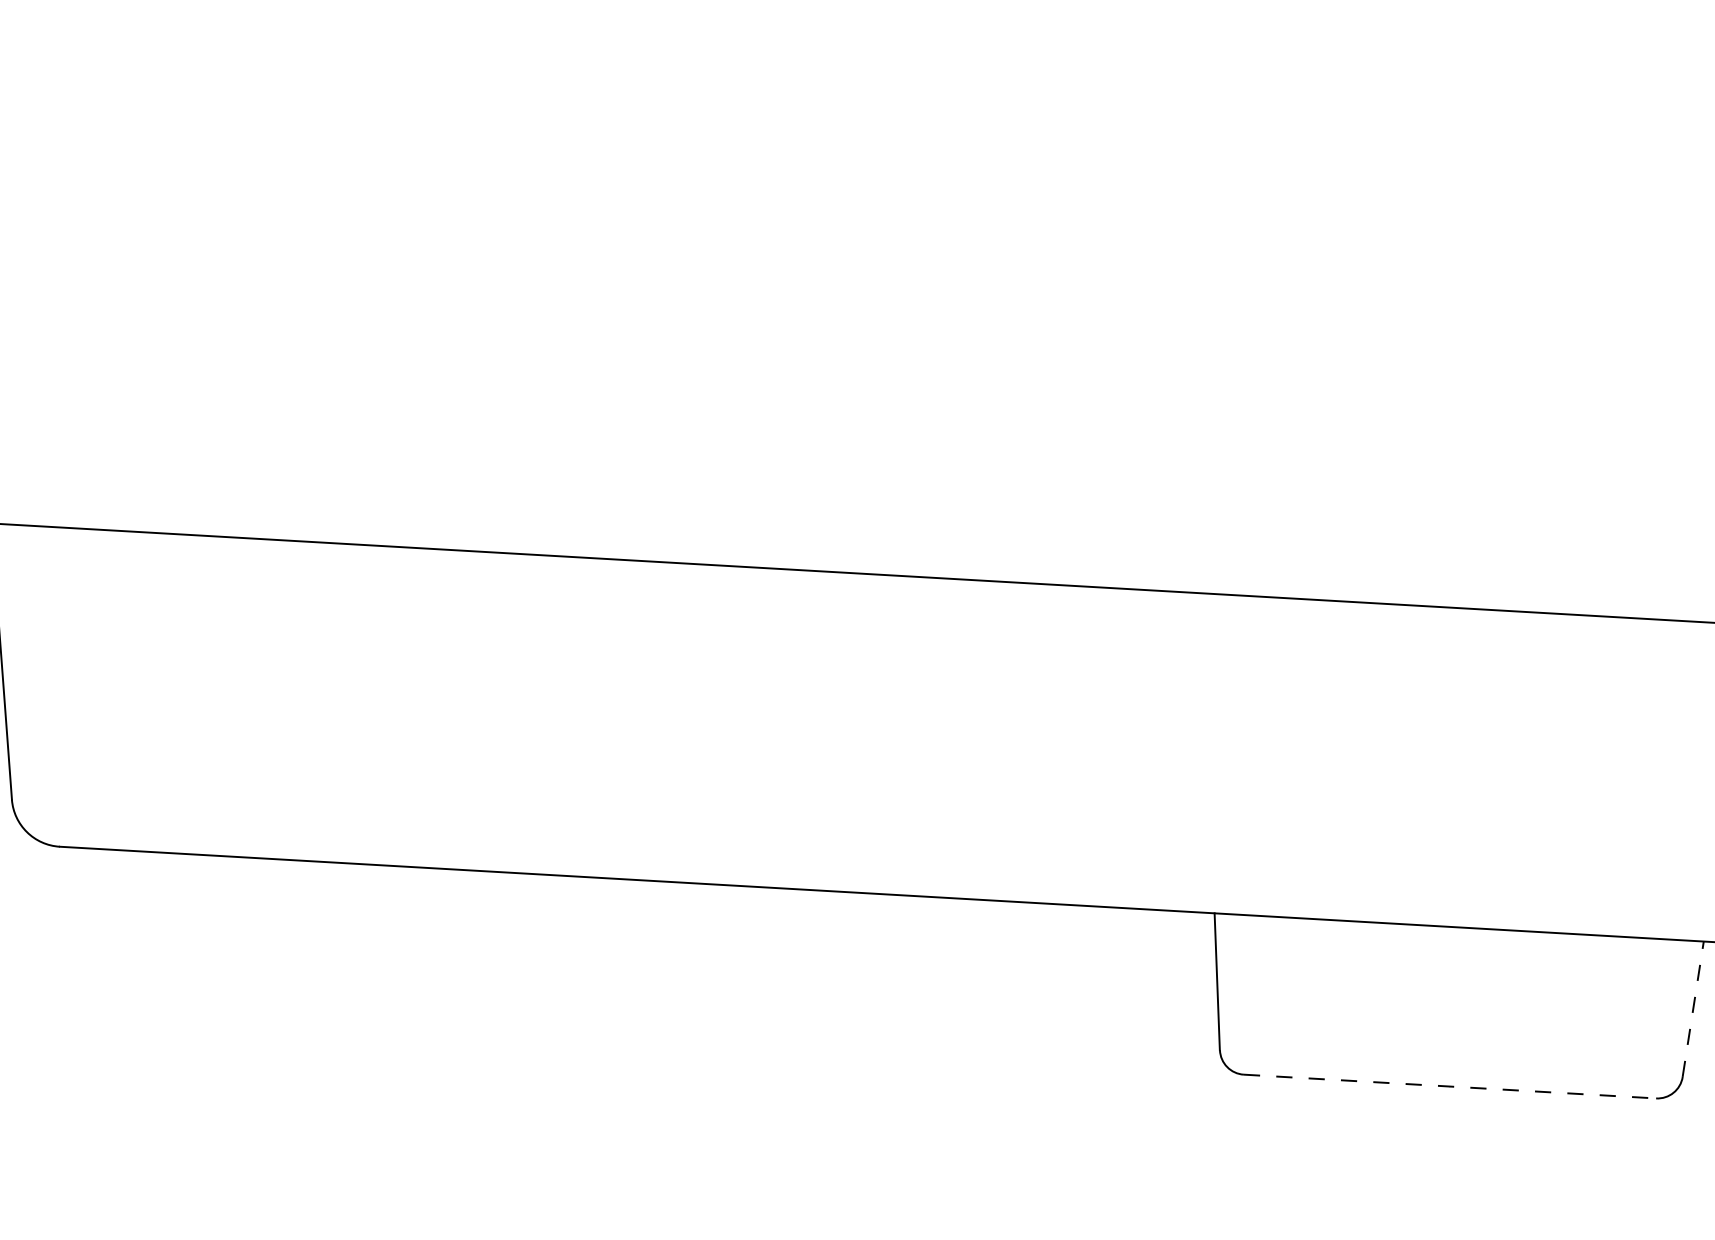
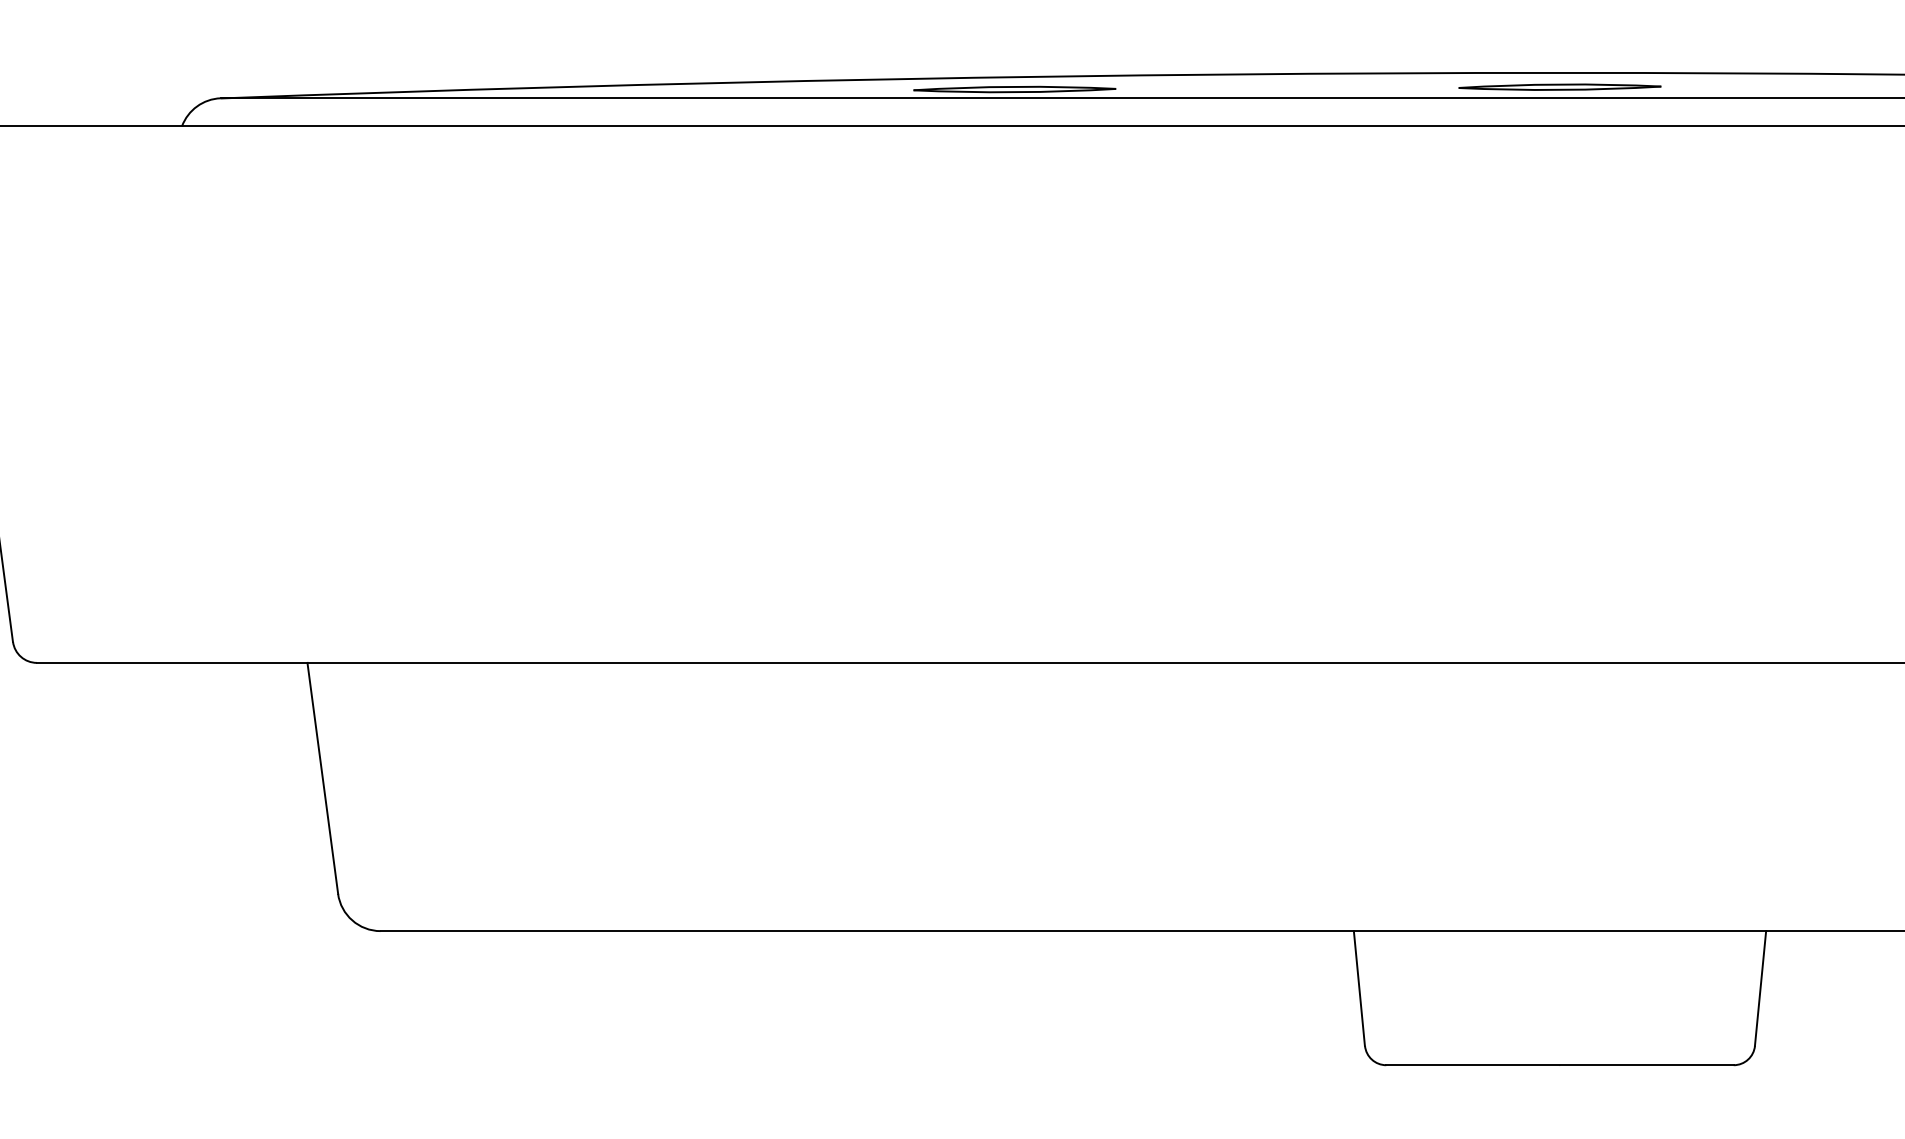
line: (1693, 1009) -> (1760, 988), dashed -> solid
line: (1450, 1086) -> (1560, 1065), dashed -> solid

